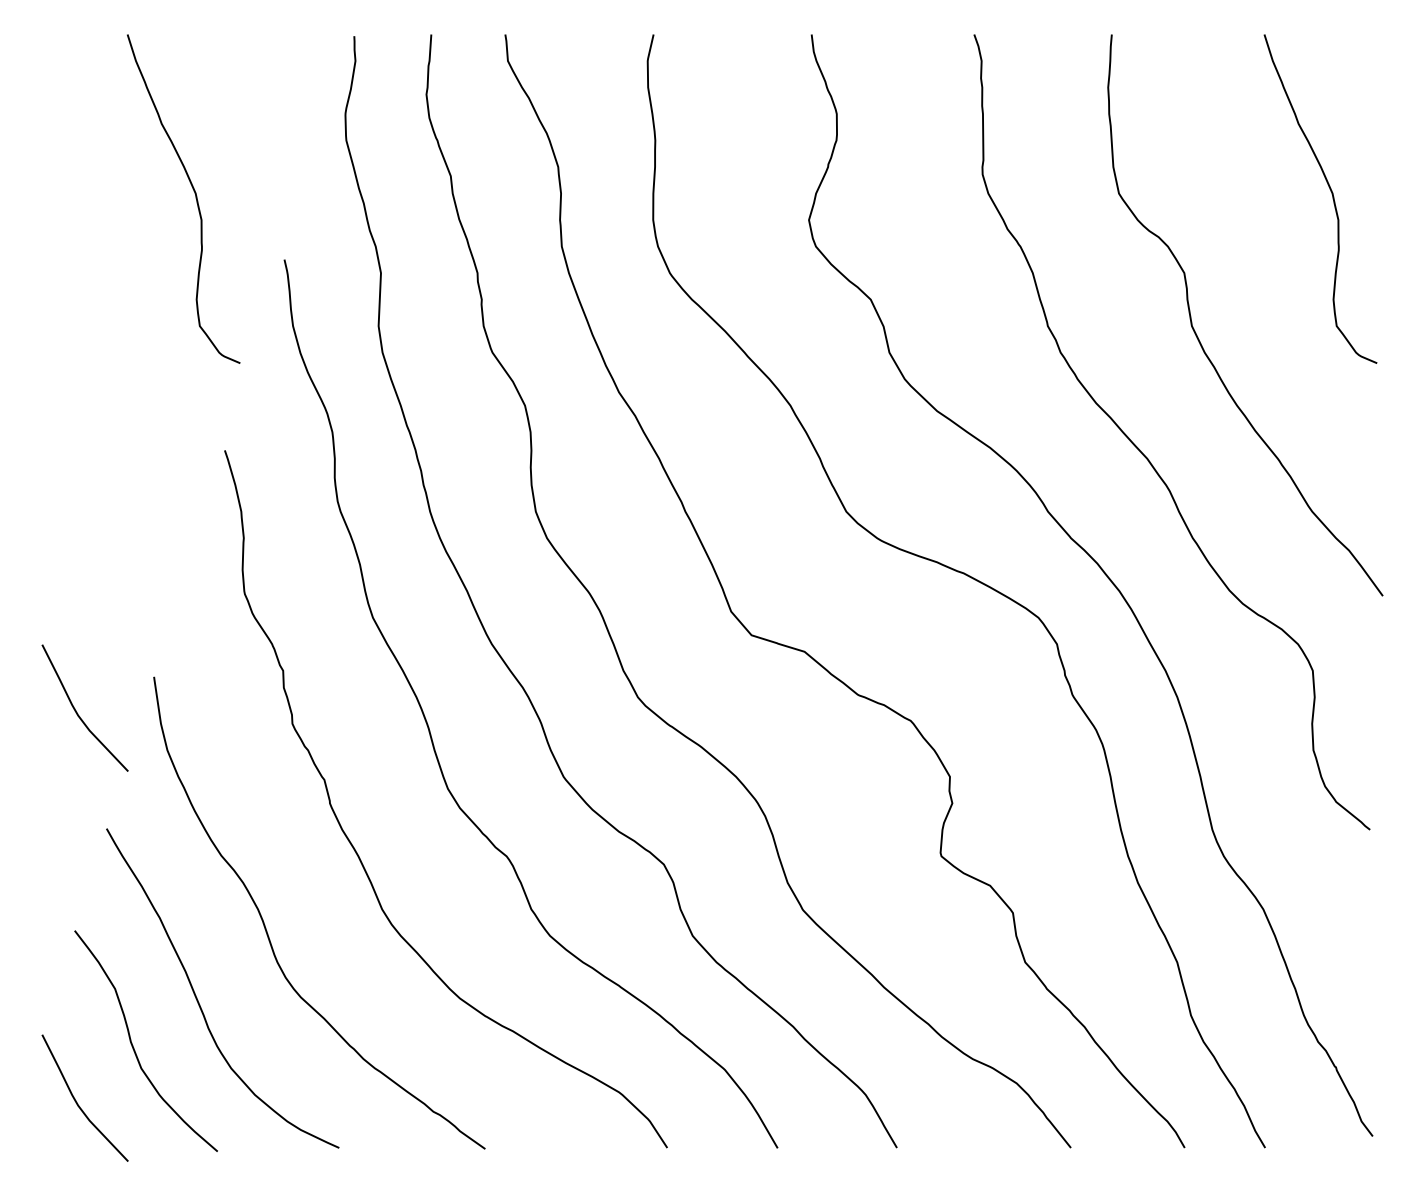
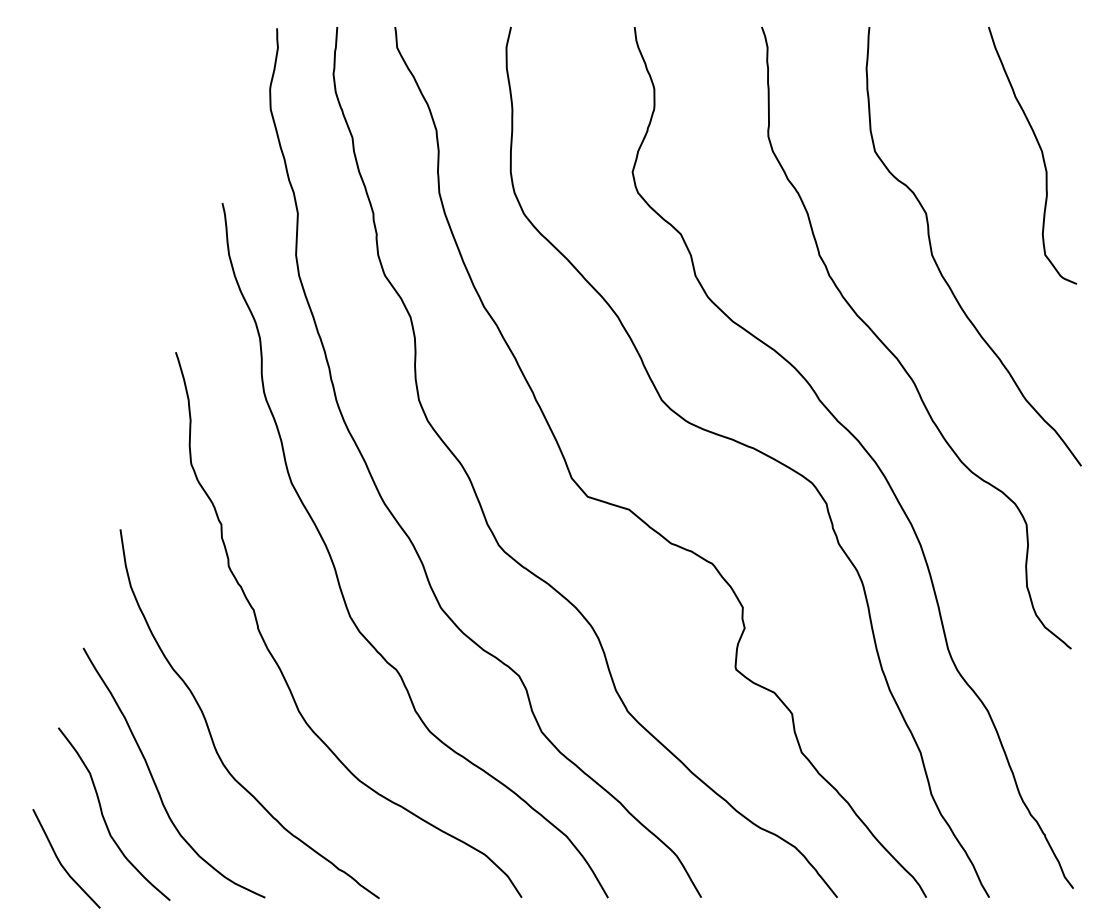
curve: (195, 197) -> (152, 154), removed
curve: (77, 711) -> (60, 556), removed

